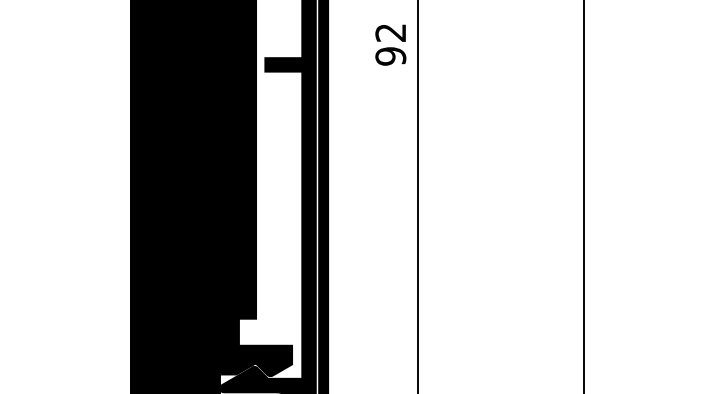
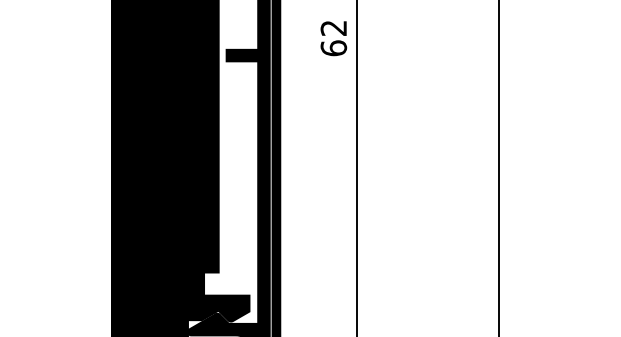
text: (390, 56) -> (333, 48), 92 -> 62

